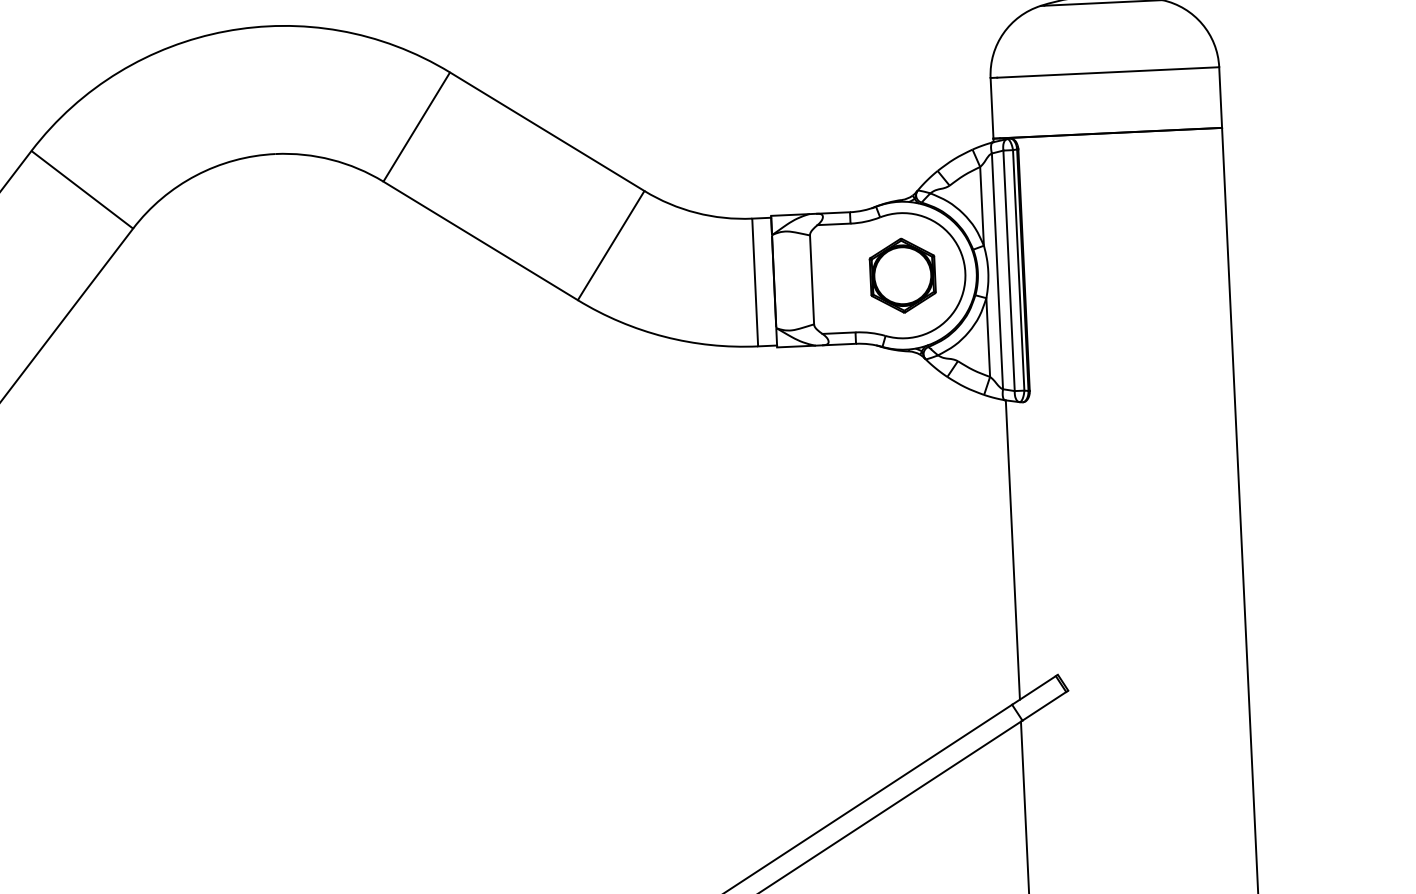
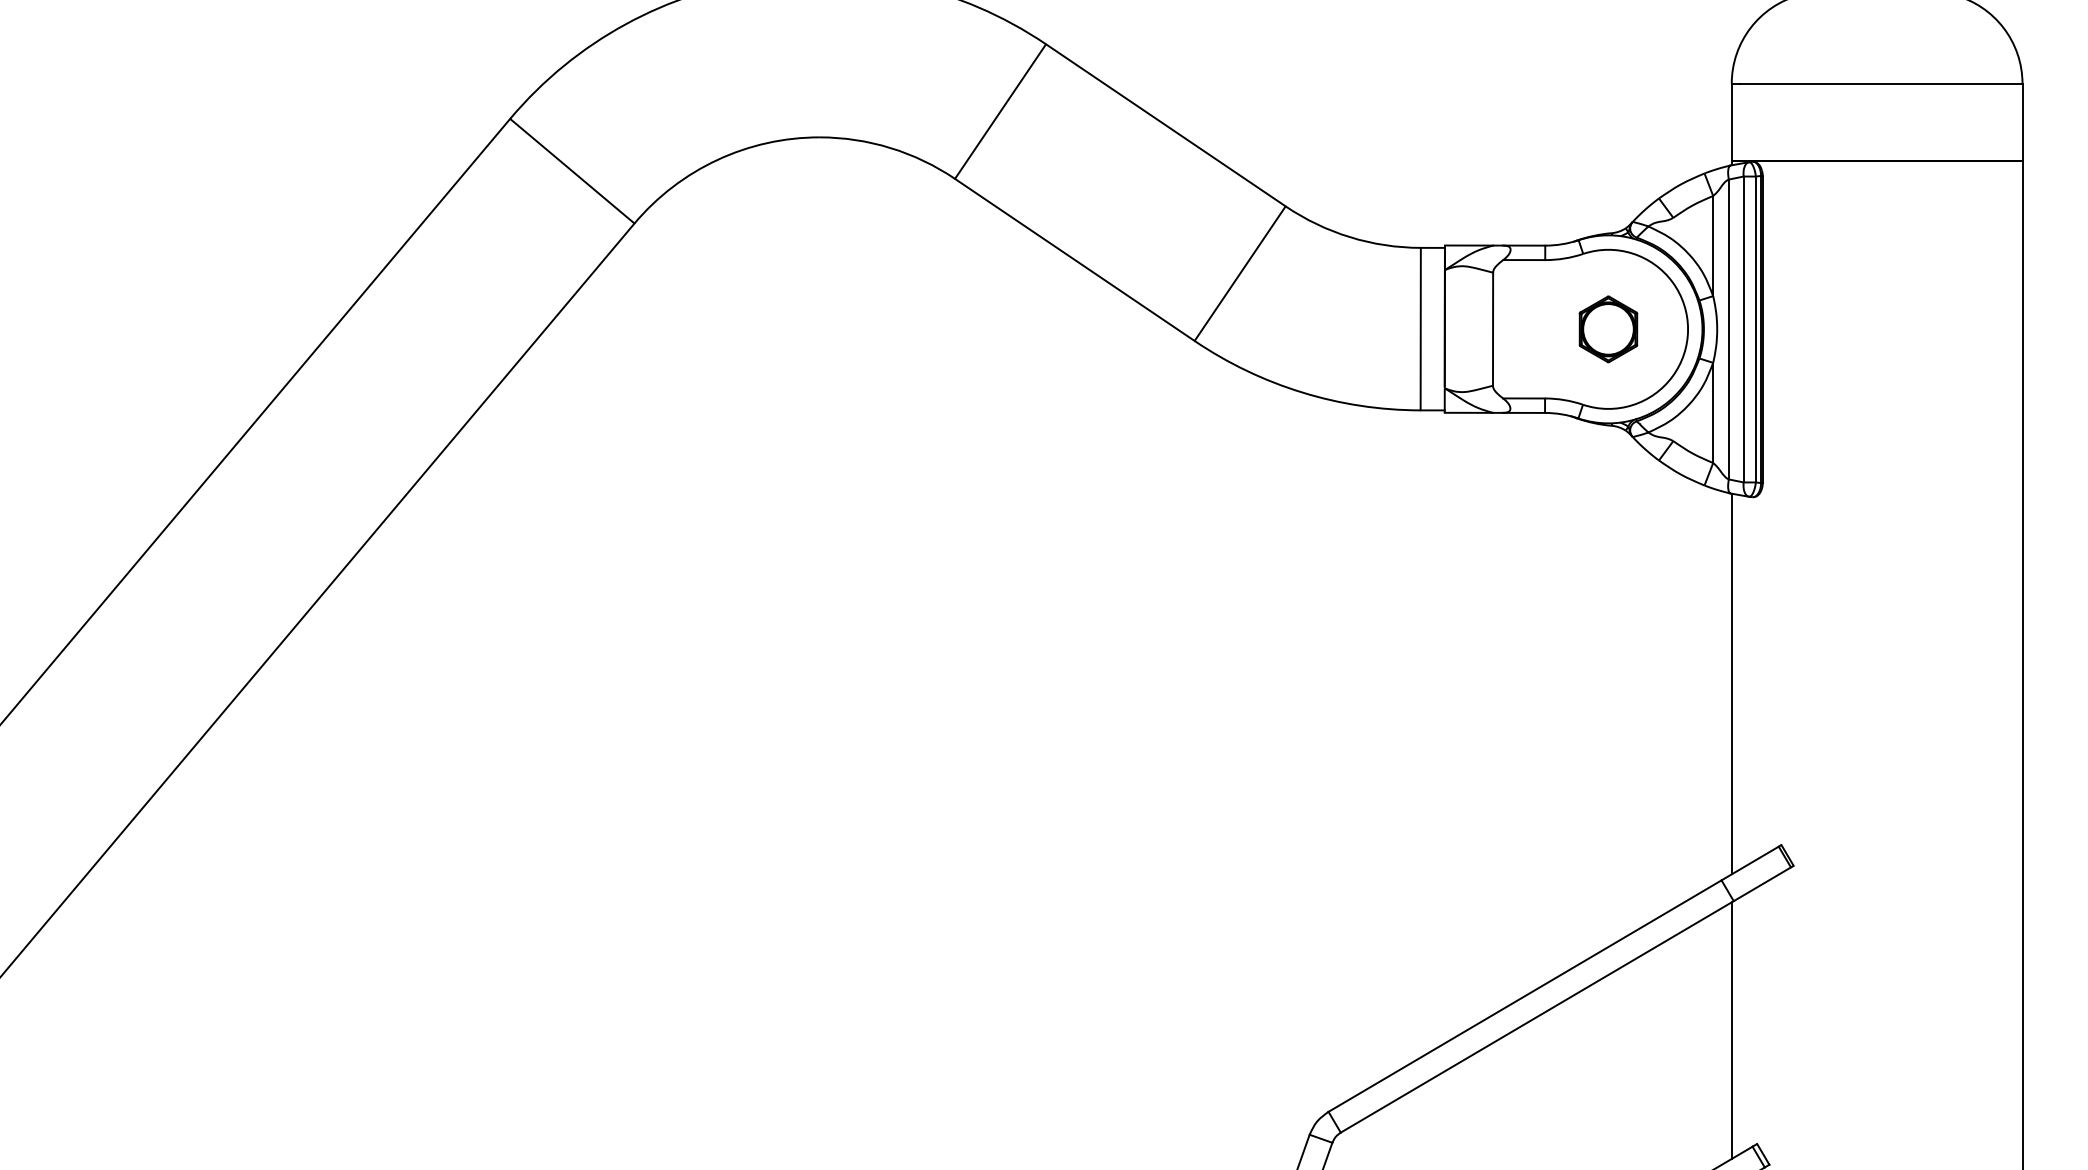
part: (902, 275) -> (1608, 329), size x0.7

